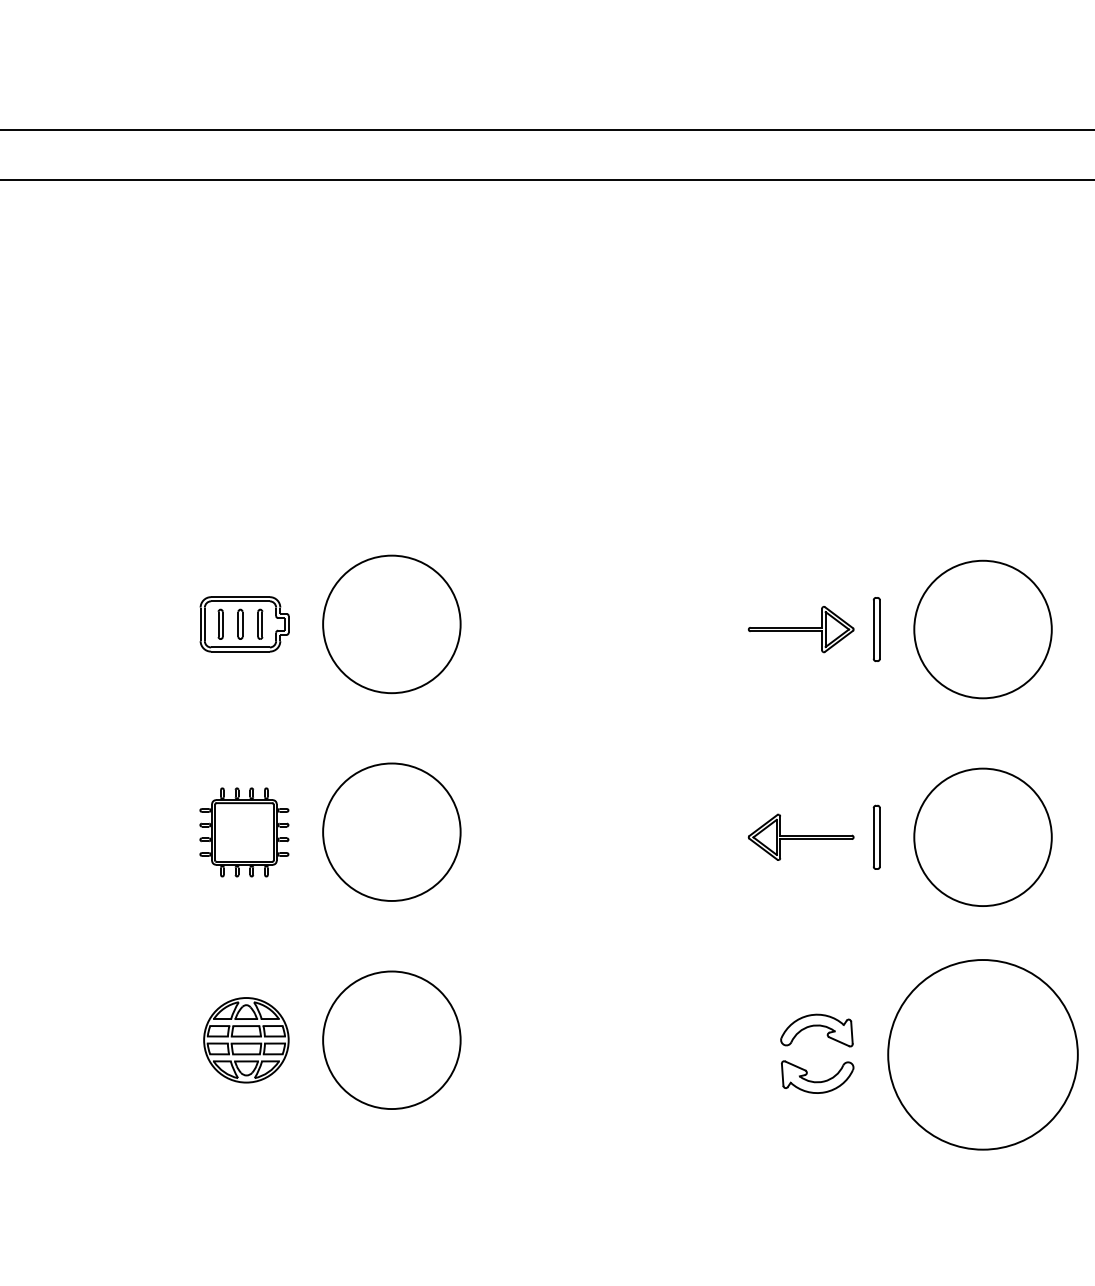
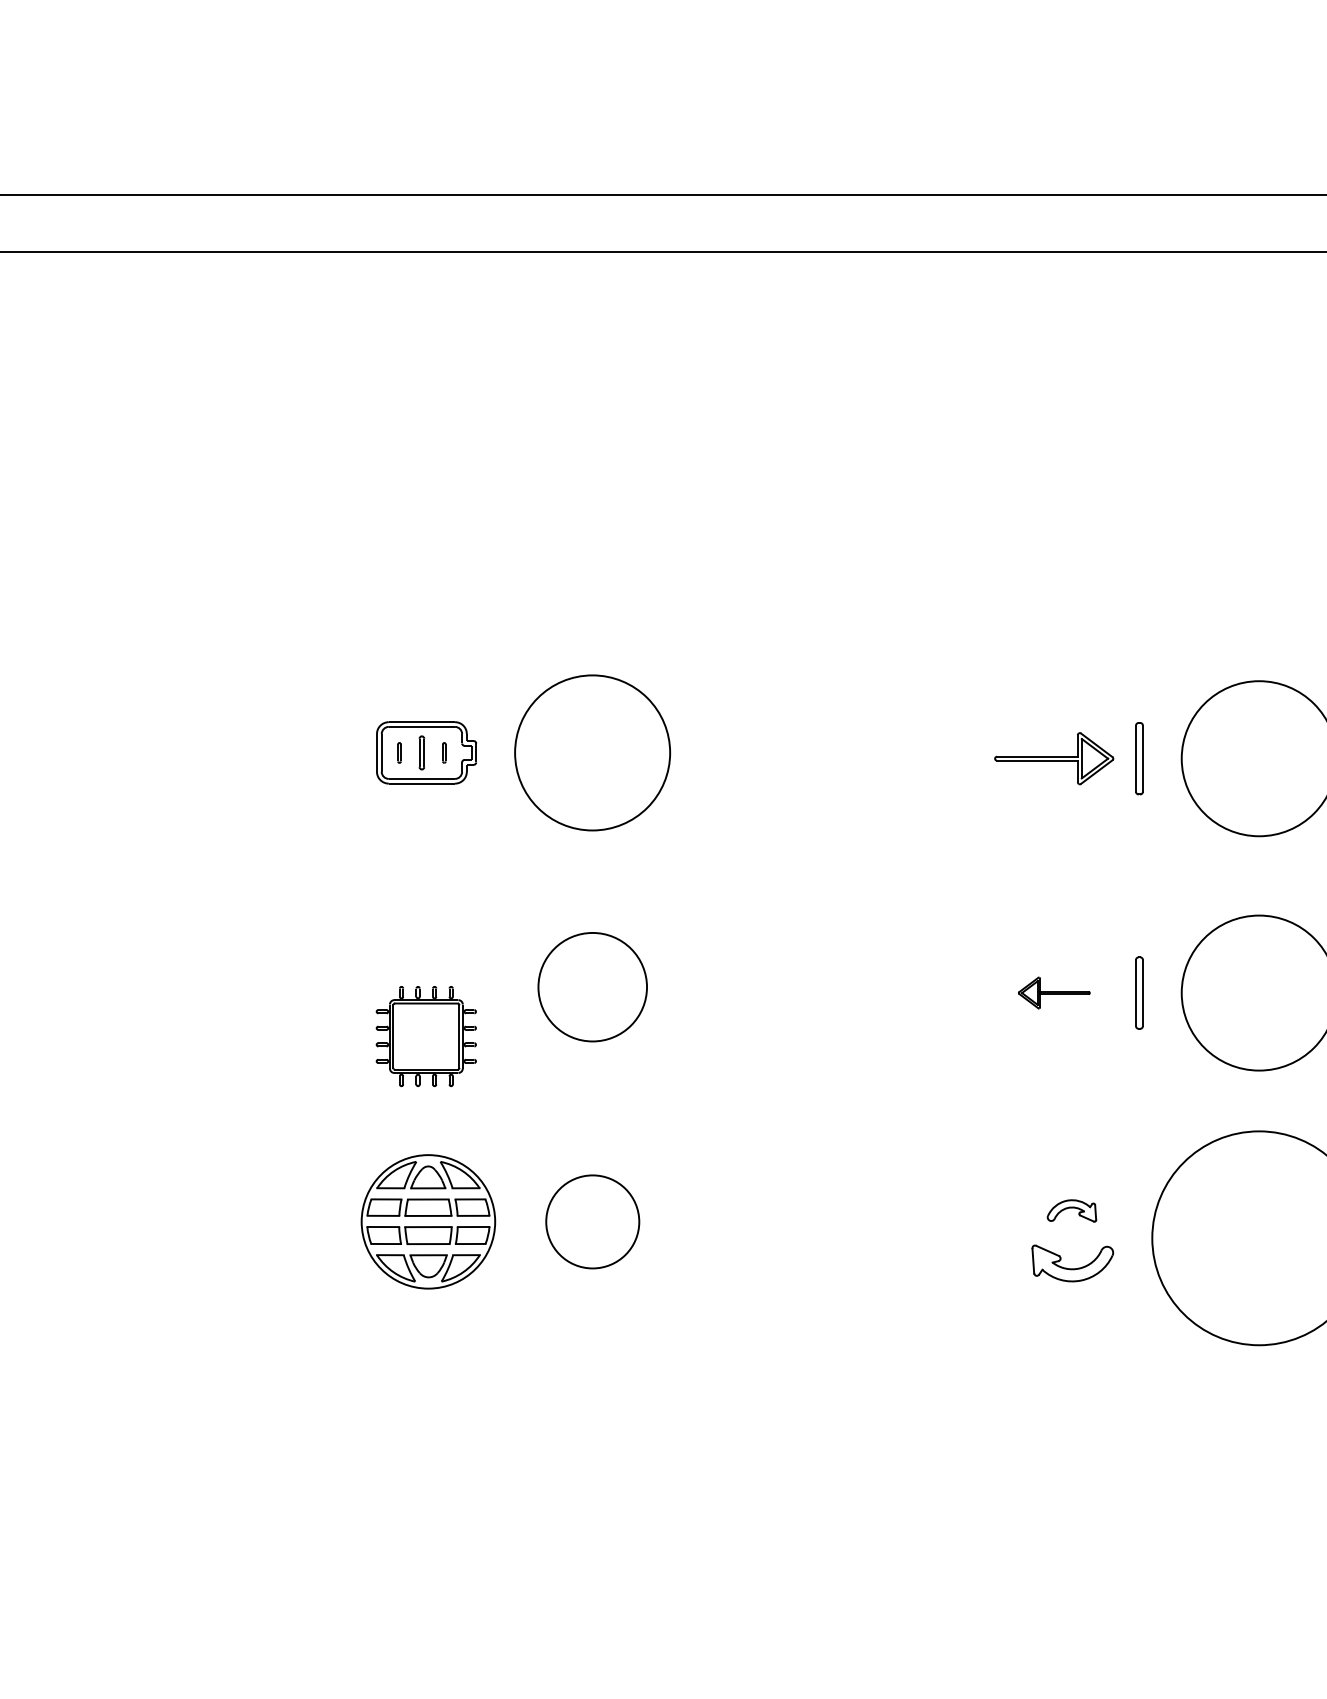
part: (220, 624) -> (399, 752), size x0.6
part: (260, 624) -> (444, 752), size x0.6
part: (391, 831) -> (592, 986), size x0.7
part: (243, 832) -> (425, 1036), moved
part: (801, 836) -> (1054, 992), size x0.6
part: (816, 1030) -> (1071, 1210), size x0.6
part: (246, 1039) -> (428, 1221), size x1.4
part: (391, 1039) -> (592, 1221), size x0.6

